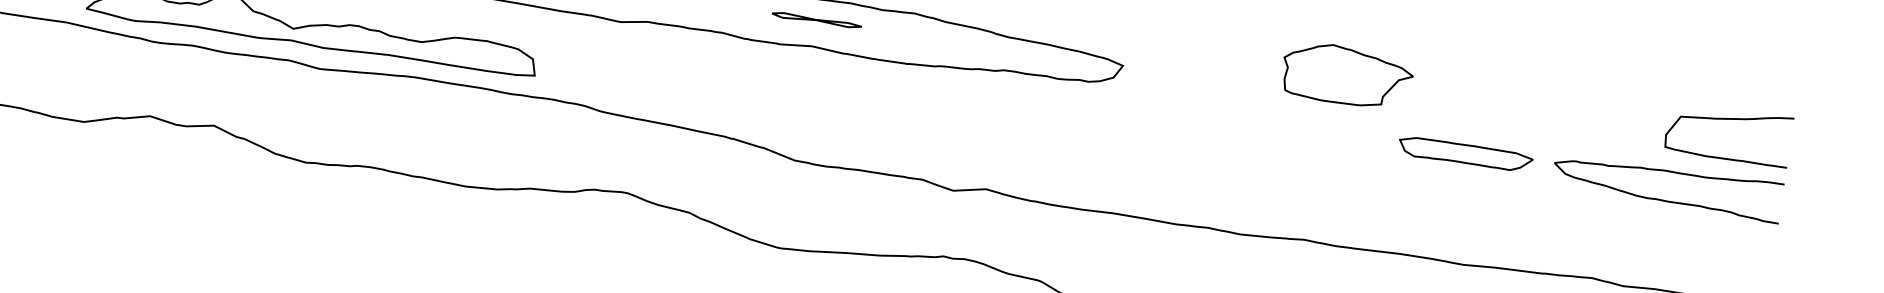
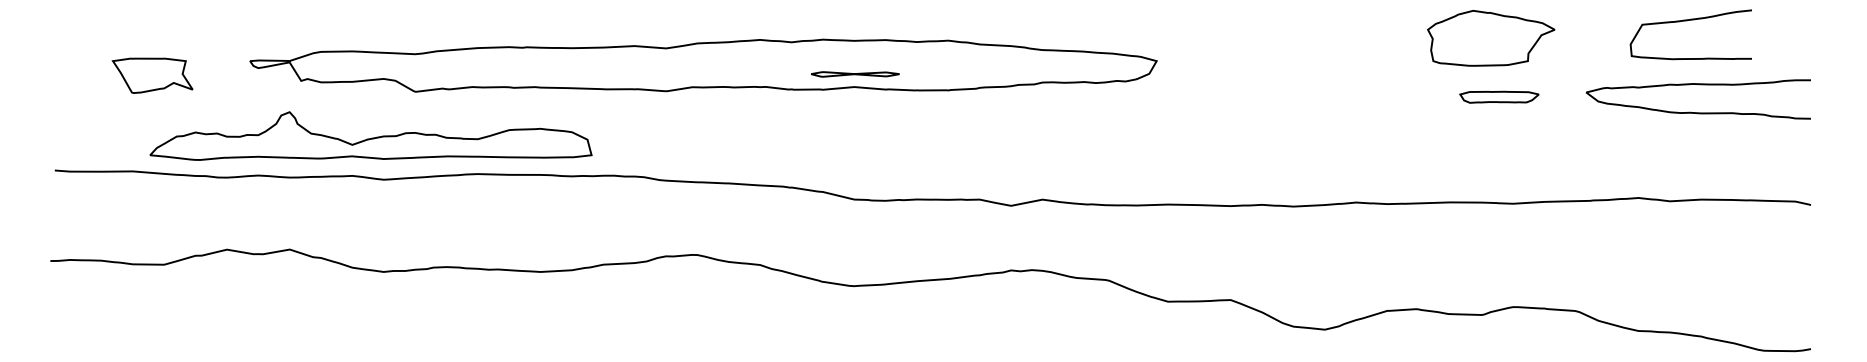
part: (817, 20) -> (855, 74), moved
part: (1347, 74) -> (1491, 37), moved
curve: (1727, 120) -> (1687, 21), moved
part: (1465, 154) -> (1499, 97), size x0.6

